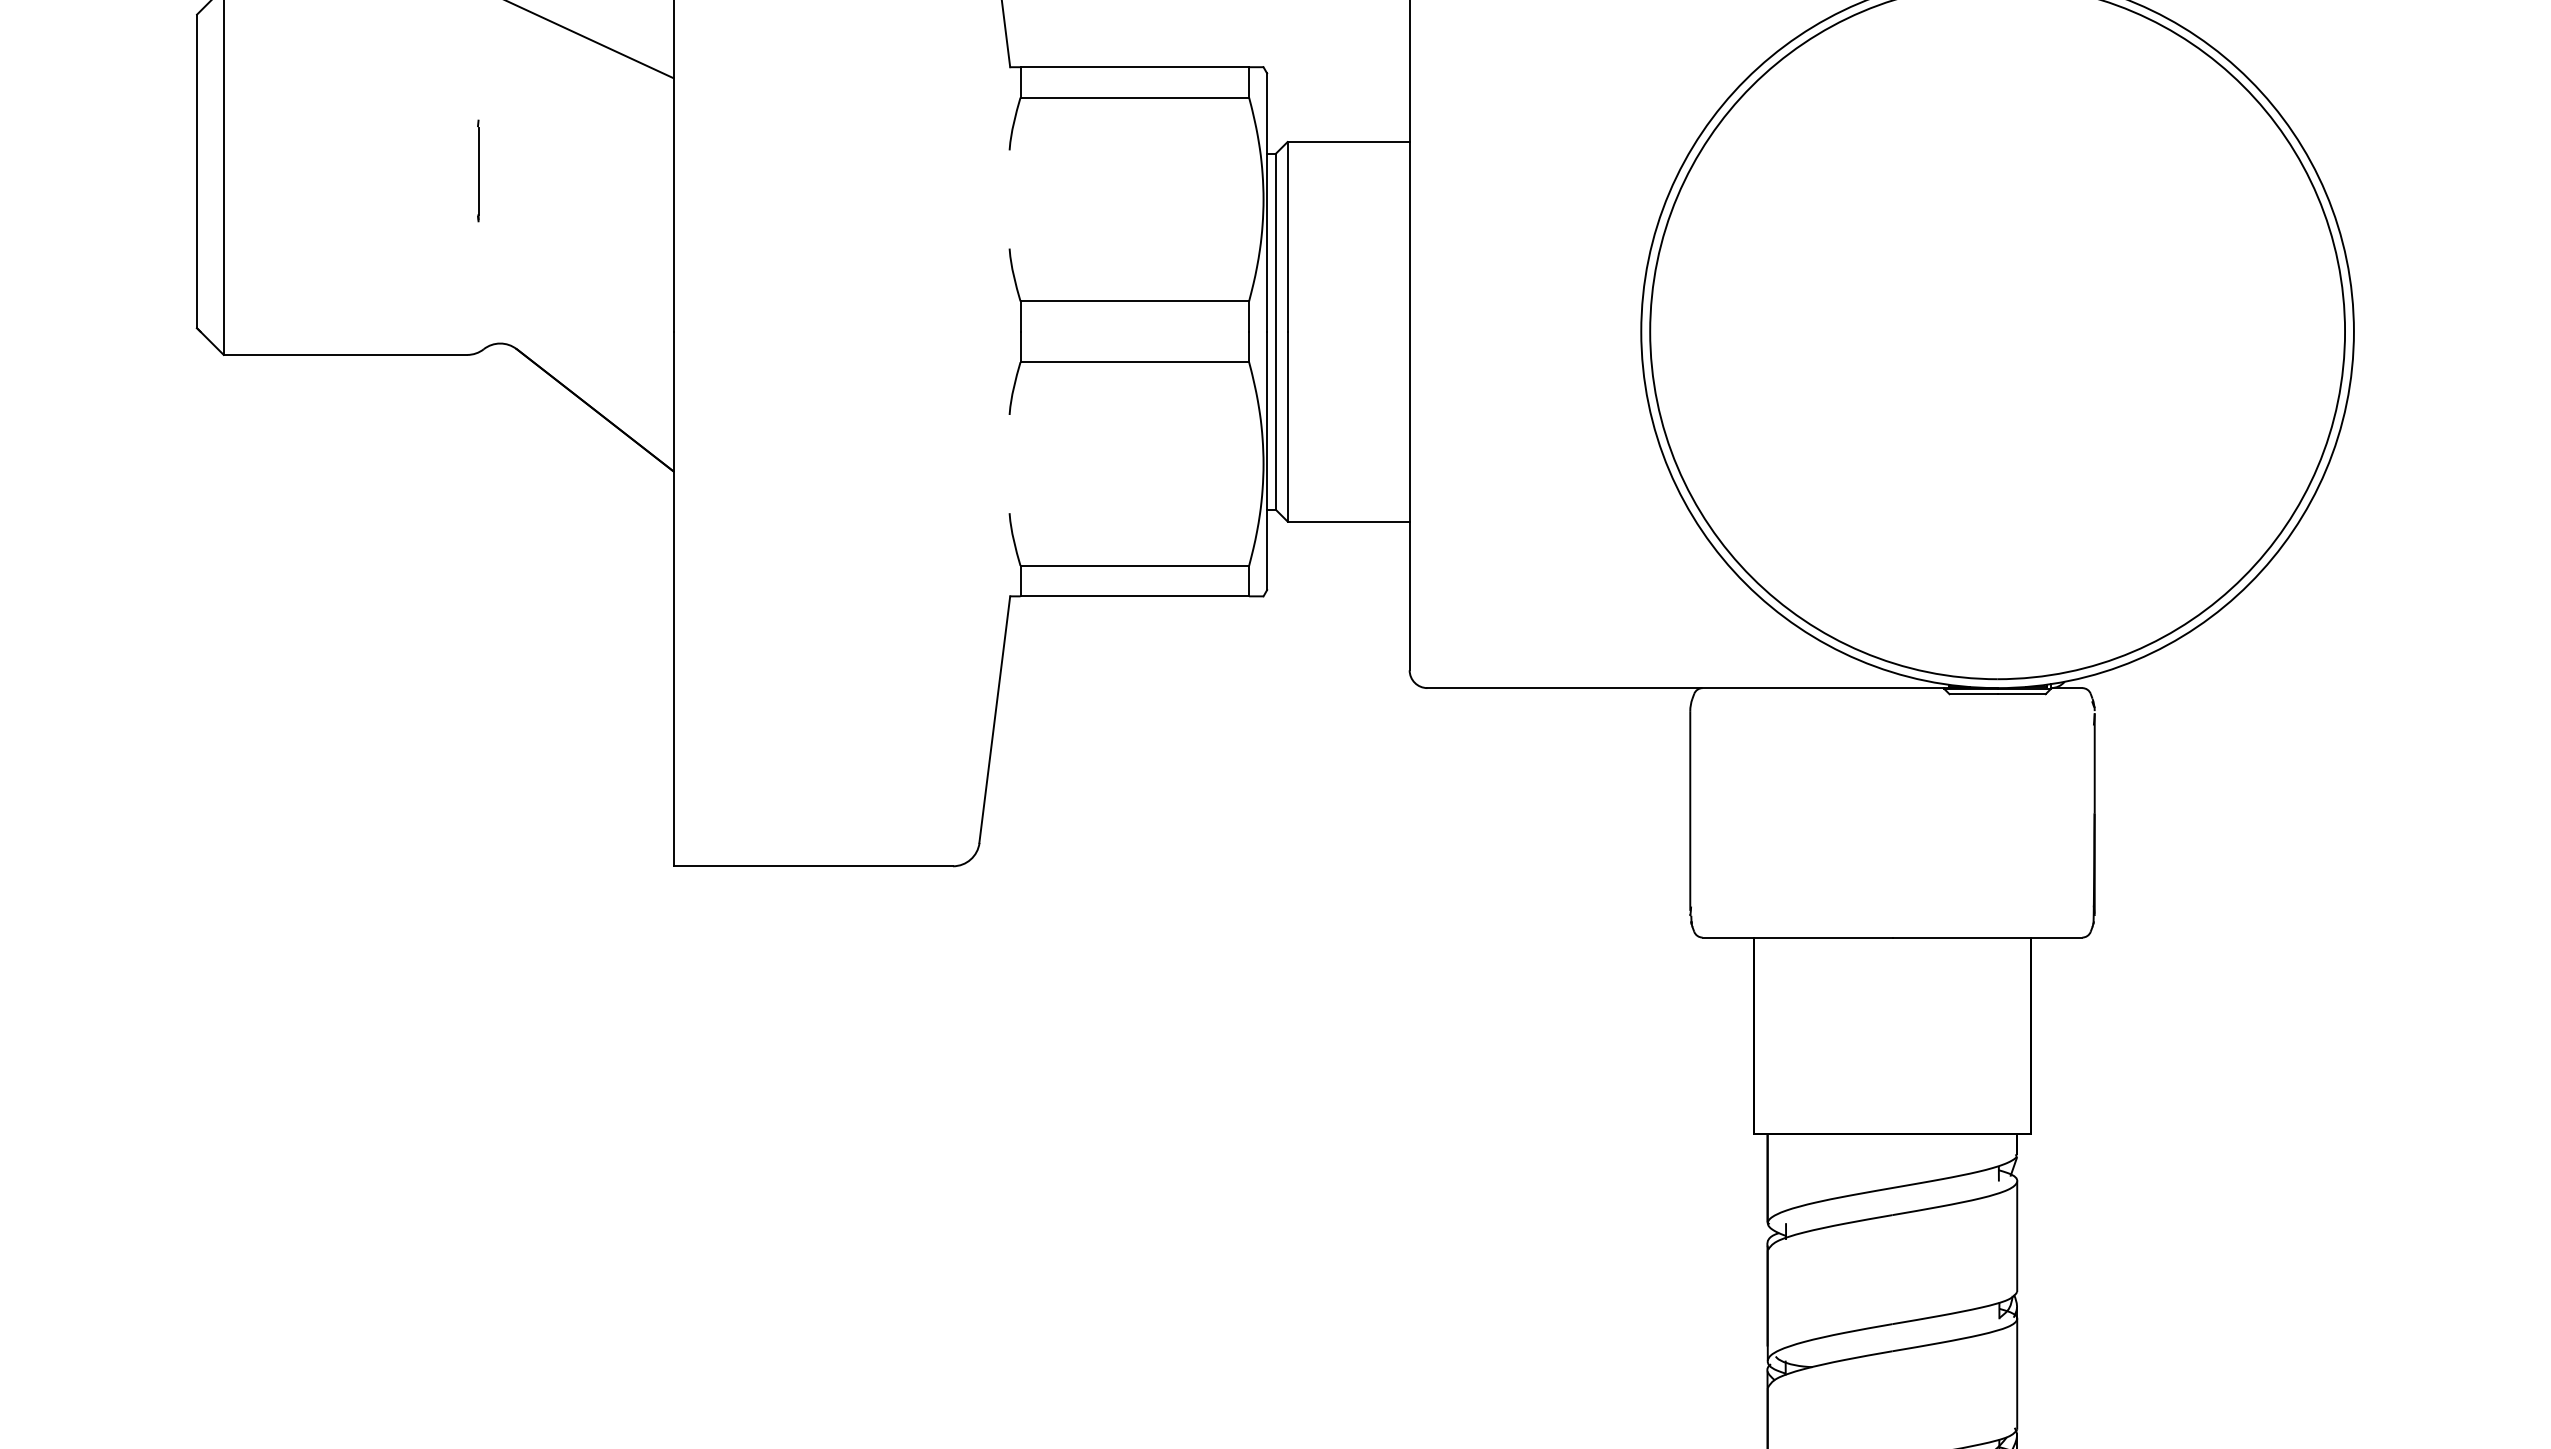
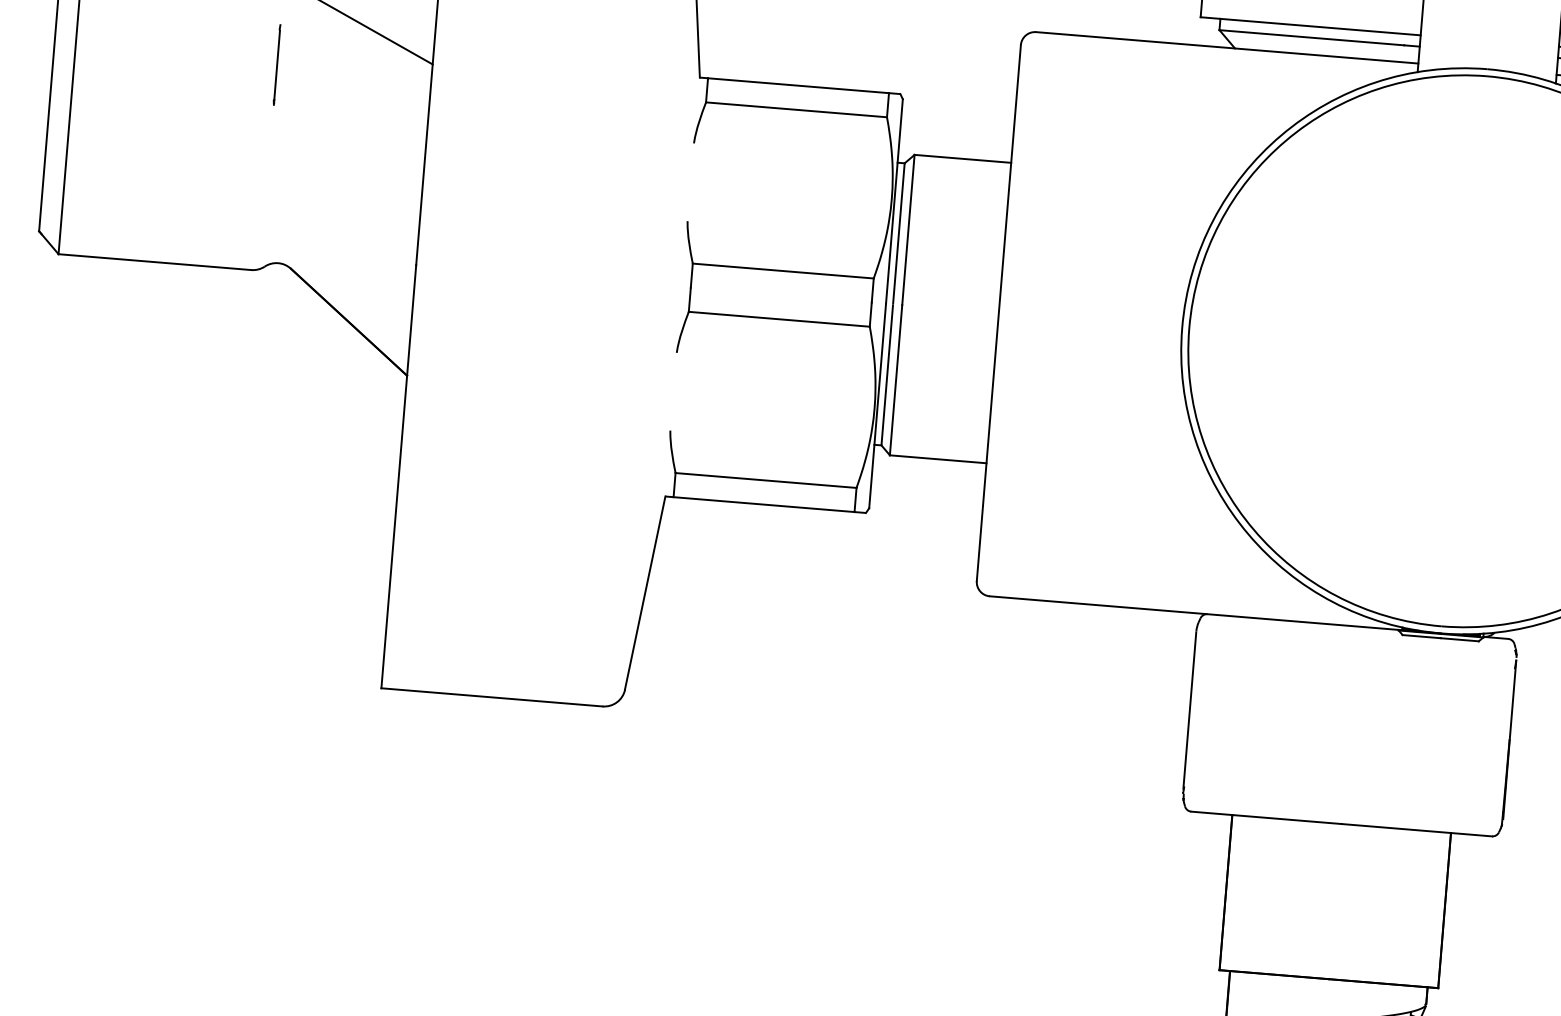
line: (478, 170) -> (277, 64), moved

